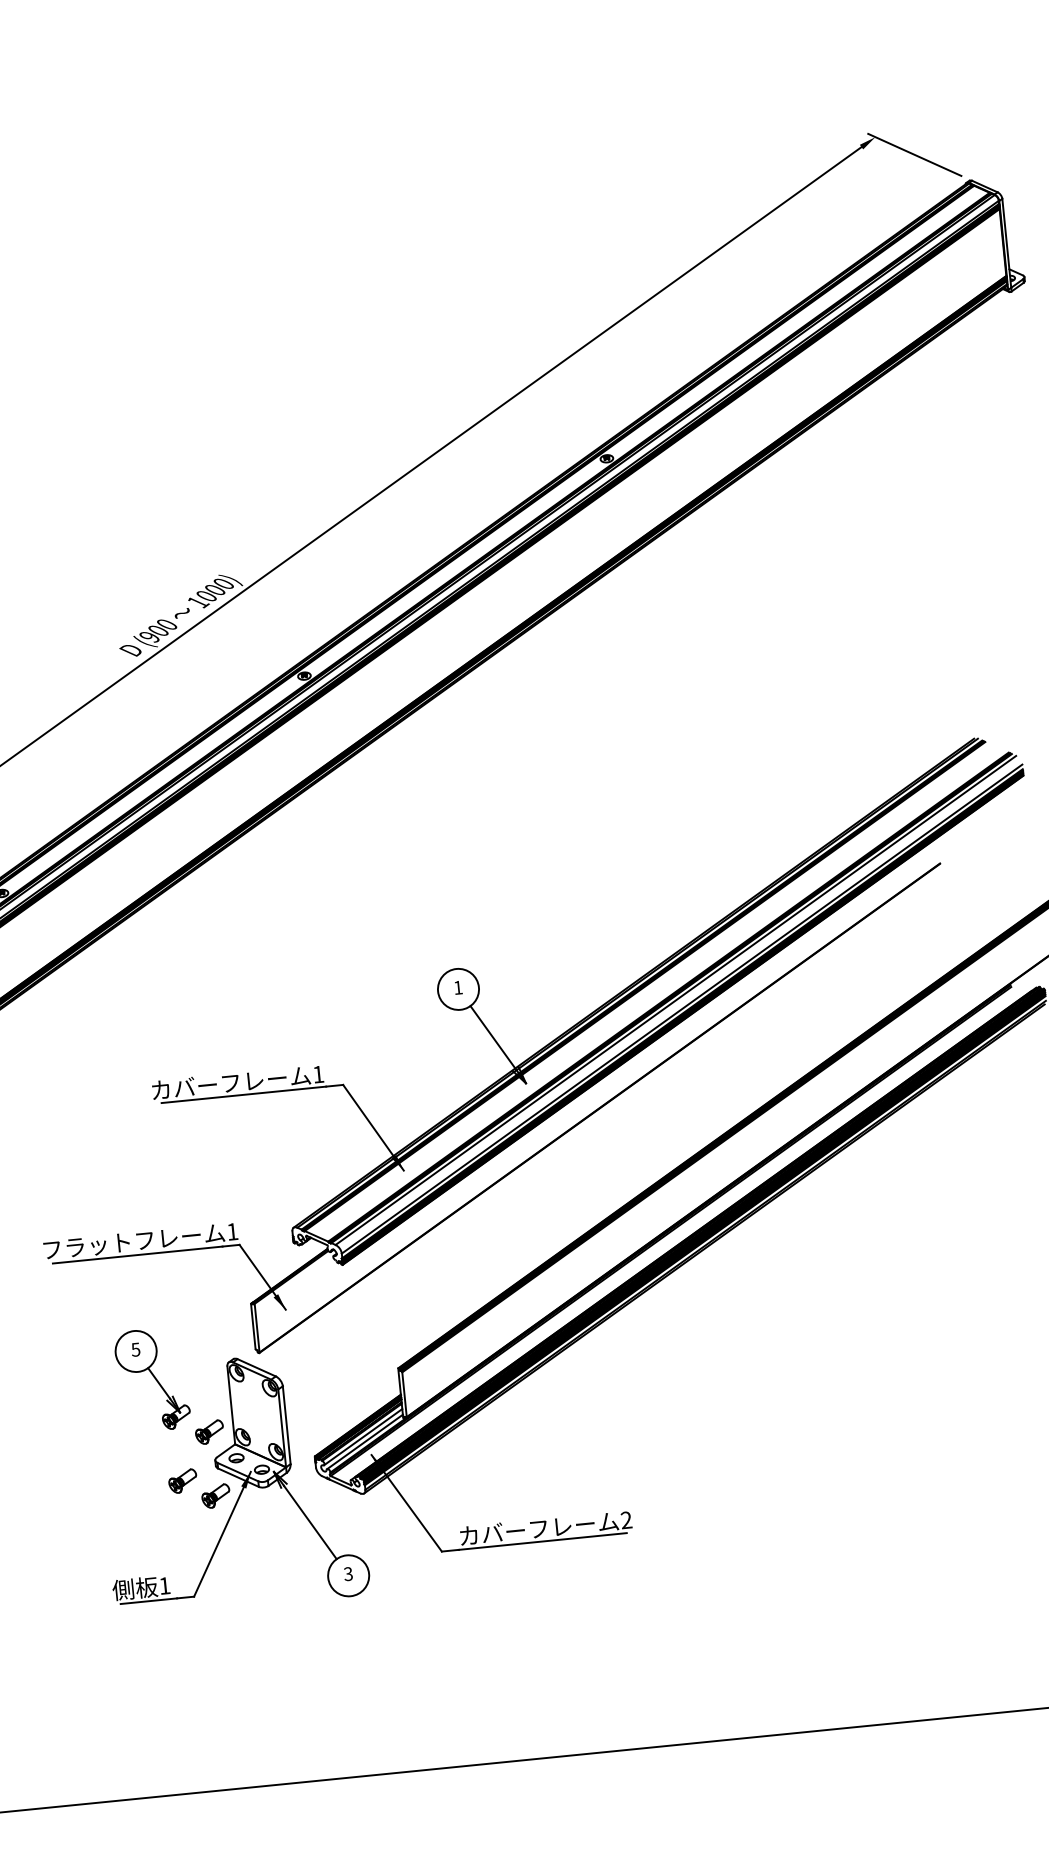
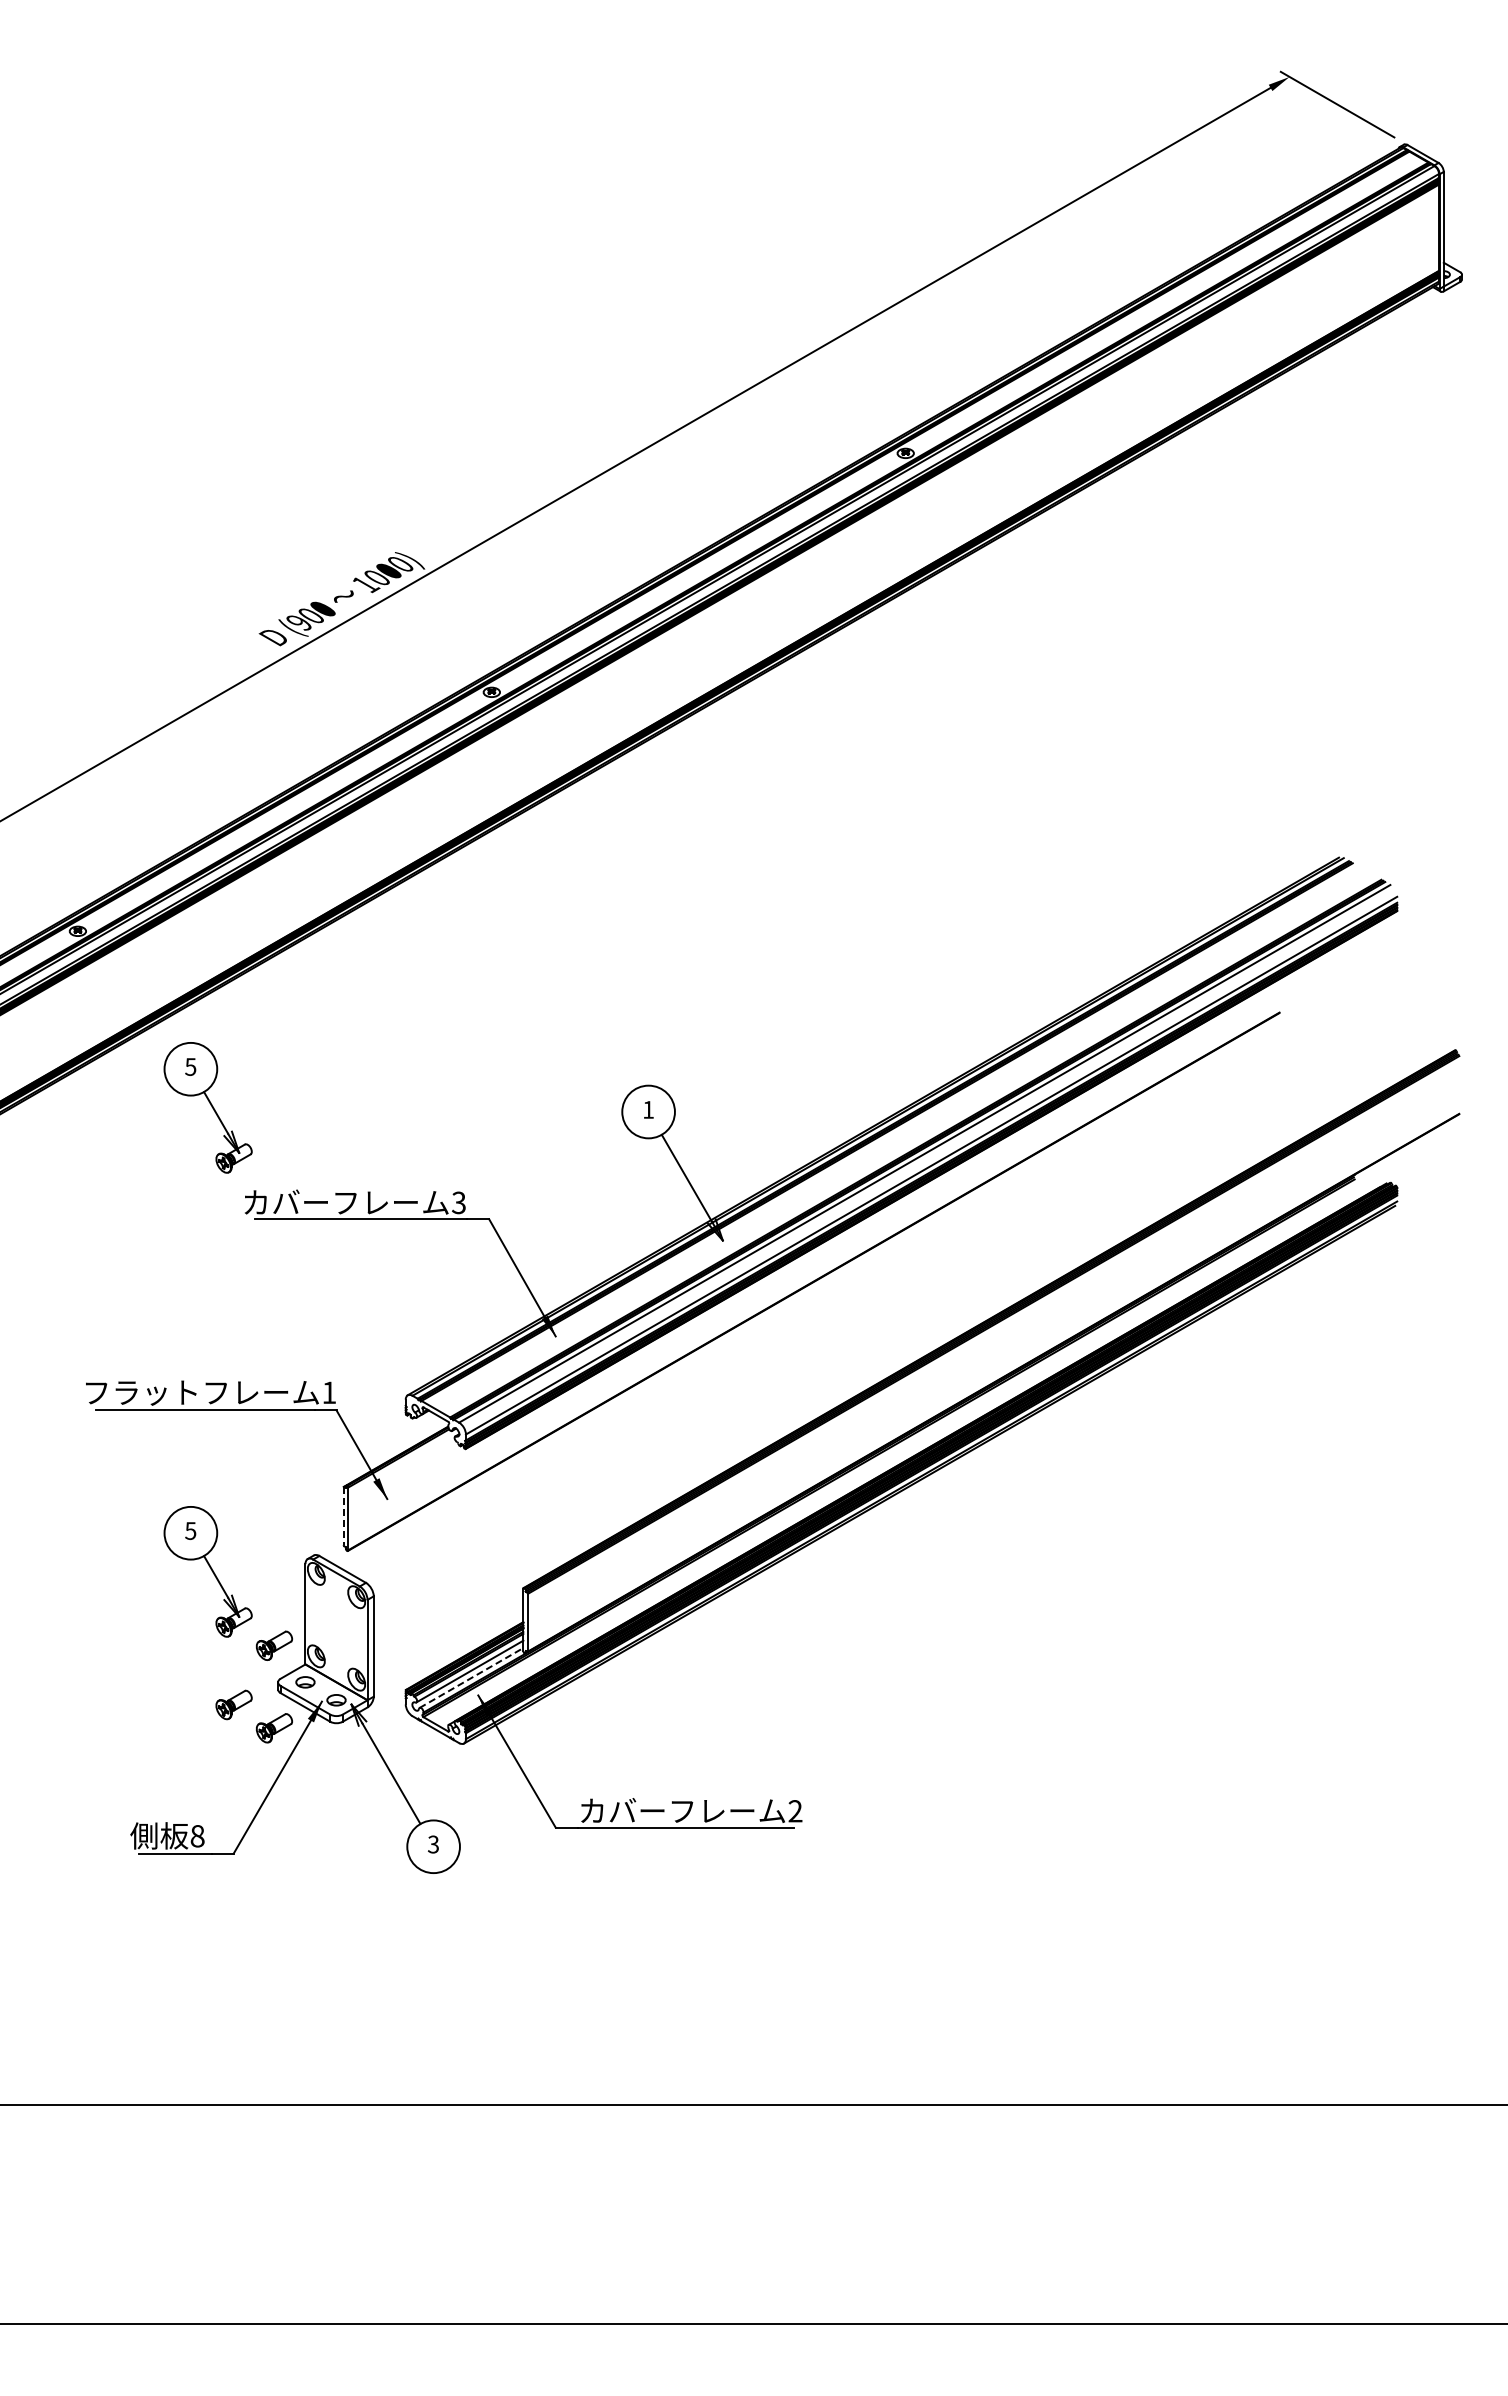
part: (116, 1020) -> (207, 1107), added
text: (318, 1074) -> (458, 1202), 1 -> 3
line: (253, 1326) -> (343, 1516), solid -> dashed
line: (364, 1442) -> (471, 1678), solid -> dashed
text: (164, 1586) -> (197, 1836), 1 -> 8

